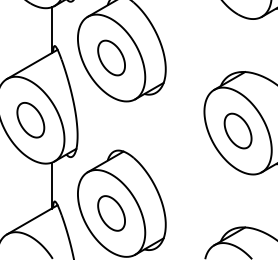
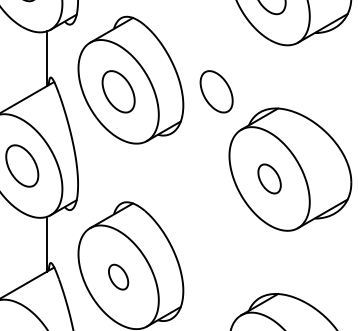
part: (193, 57) -> (216, 91), added
part: (237, 130) -> (269, 178), size x0.7
part: (111, 212) -> (118, 276), size x0.6

